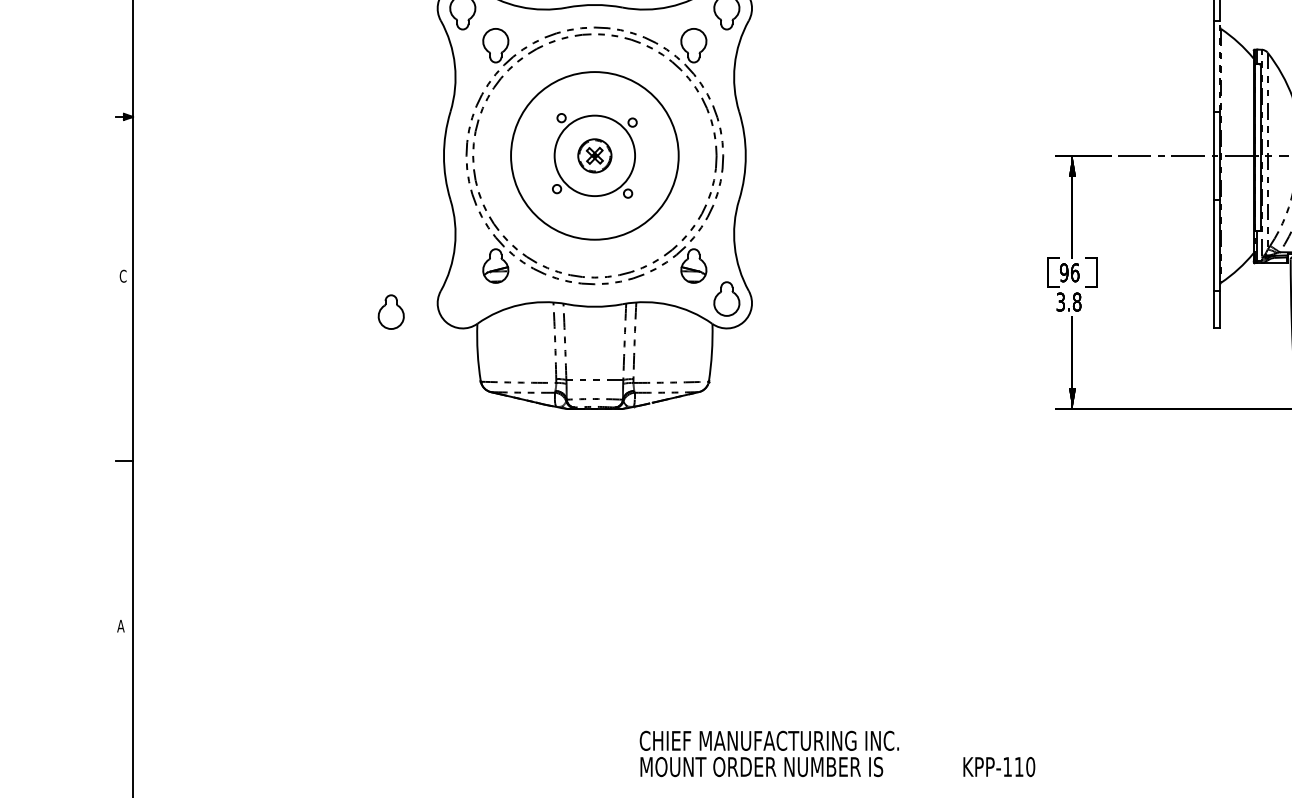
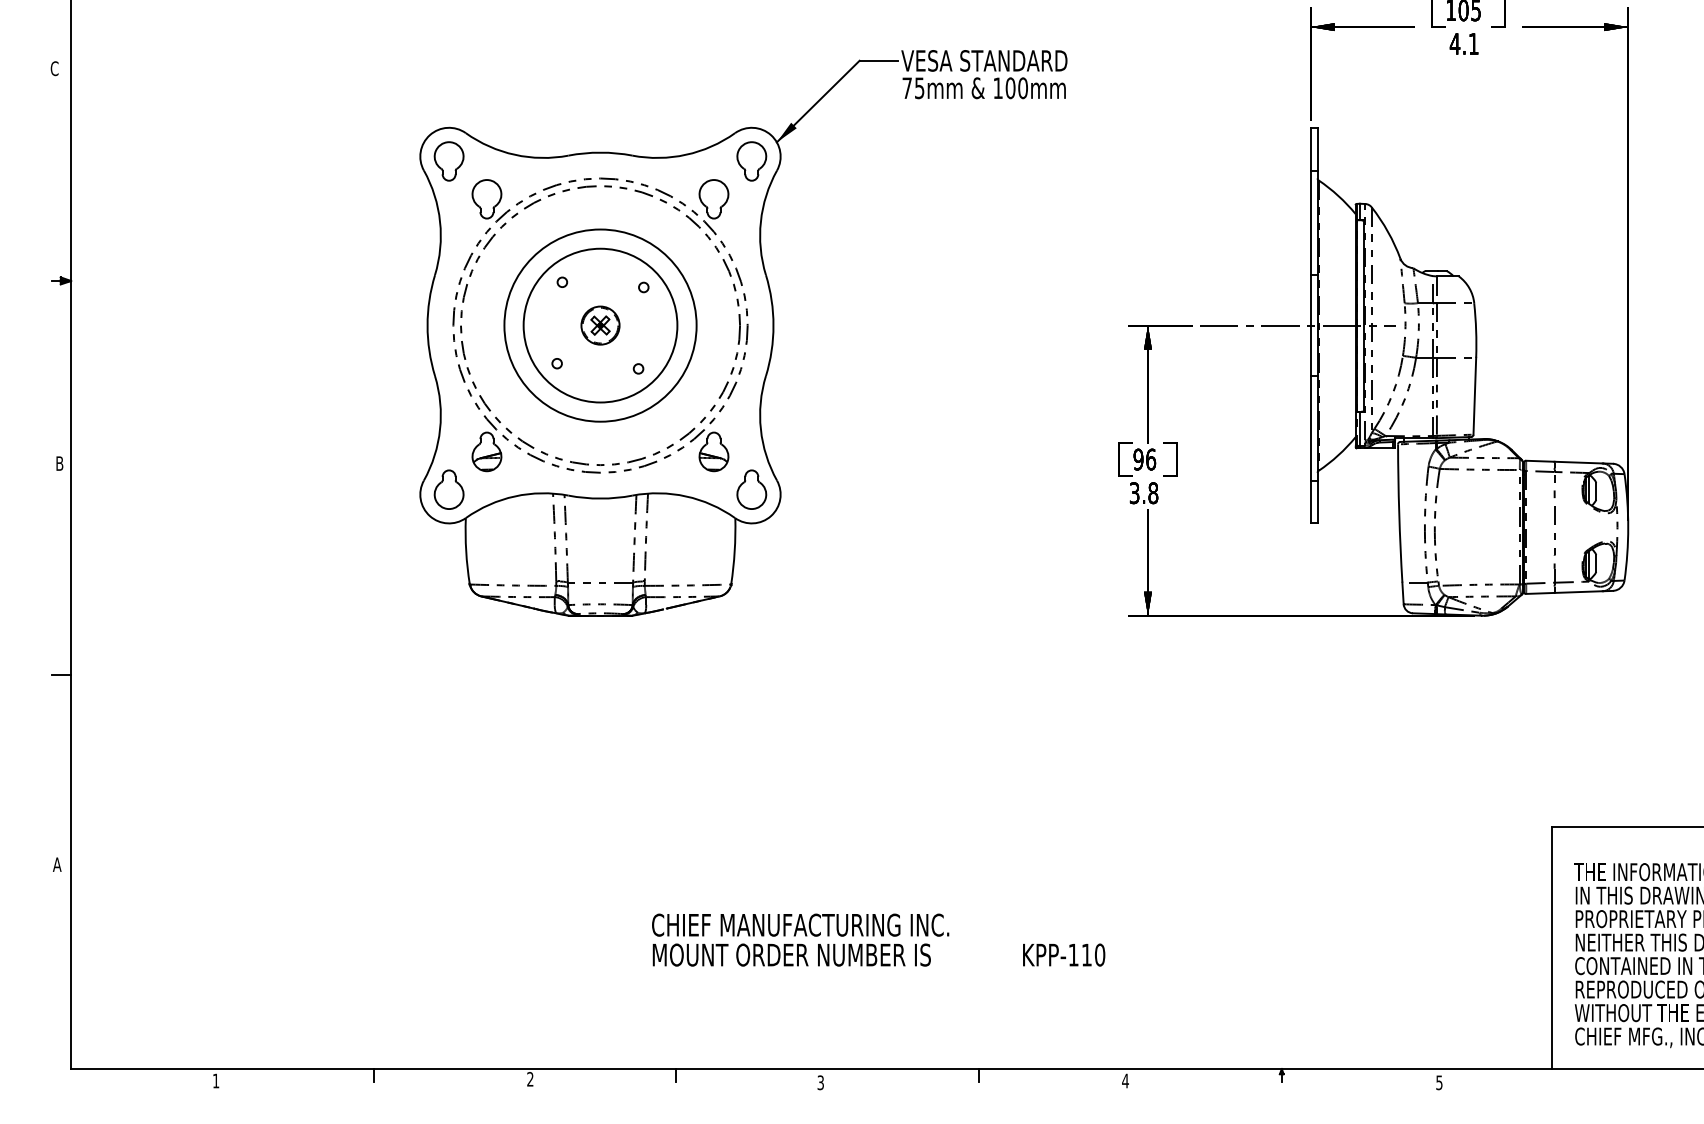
line: (1220, 65) -> (1317, 222), dashed -> solid
circle: (594, 155) -> (600, 325), size x1.67
text: (122, 276) -> (59, 463), C -> B
part: (390, 311) -> (448, 489), moved
text: (837, 753) -> (878, 939), moved

